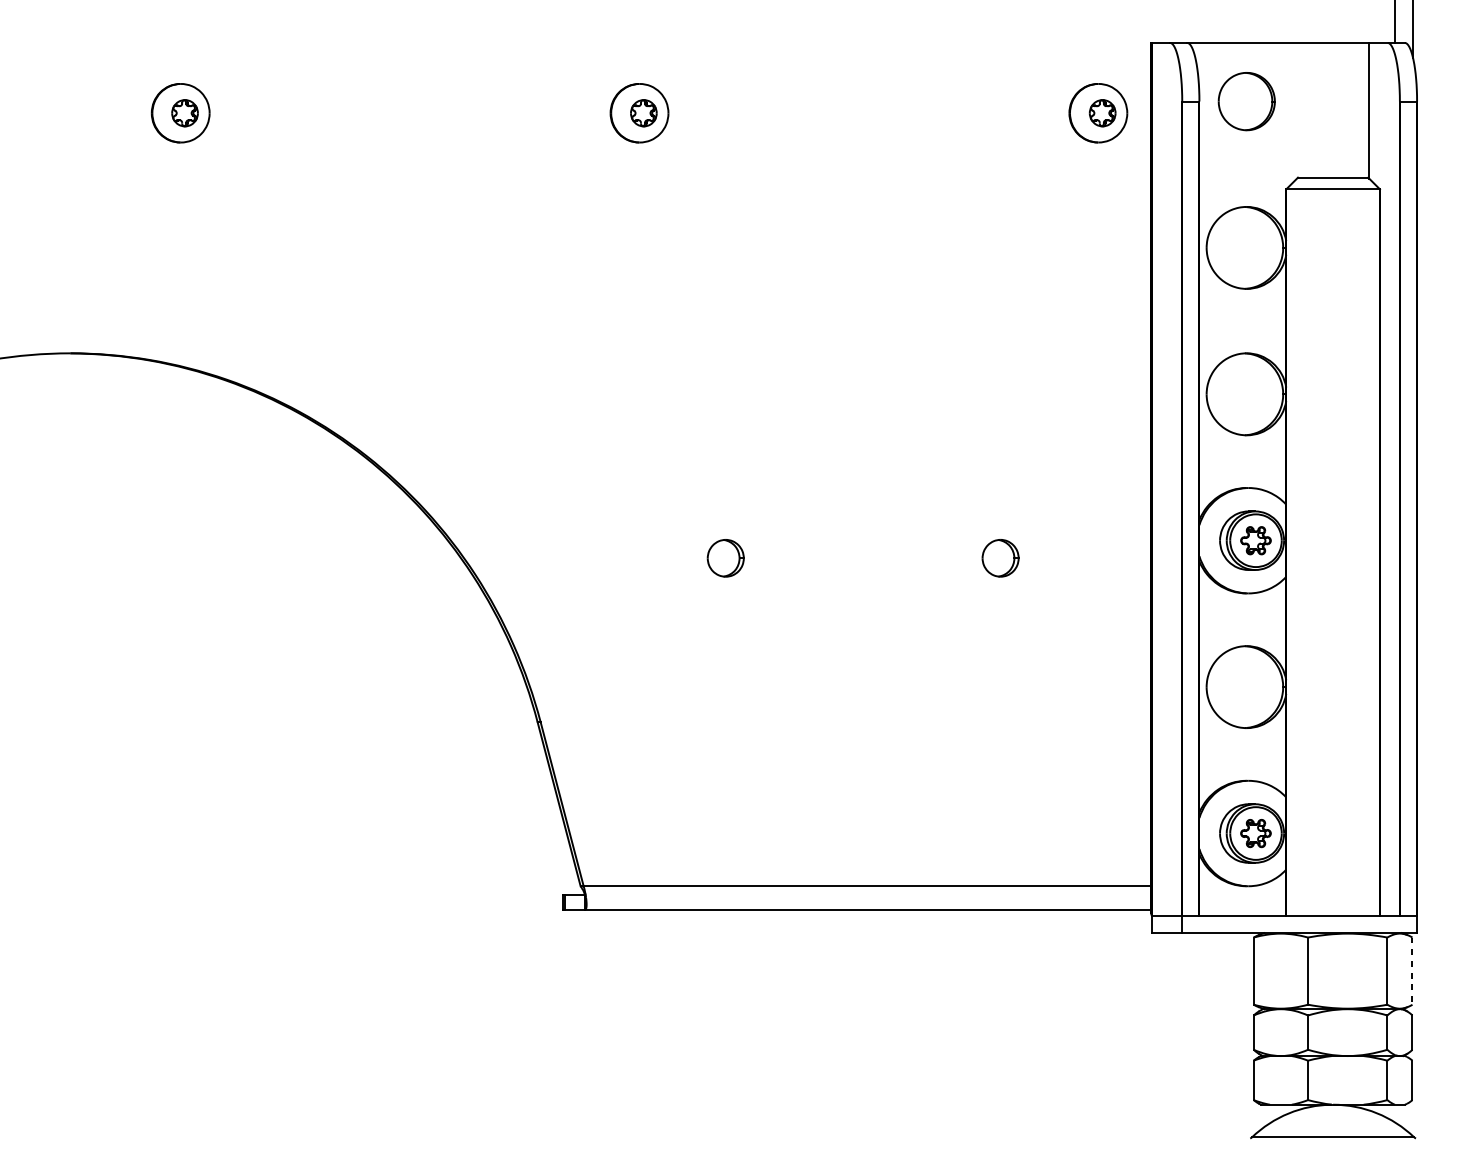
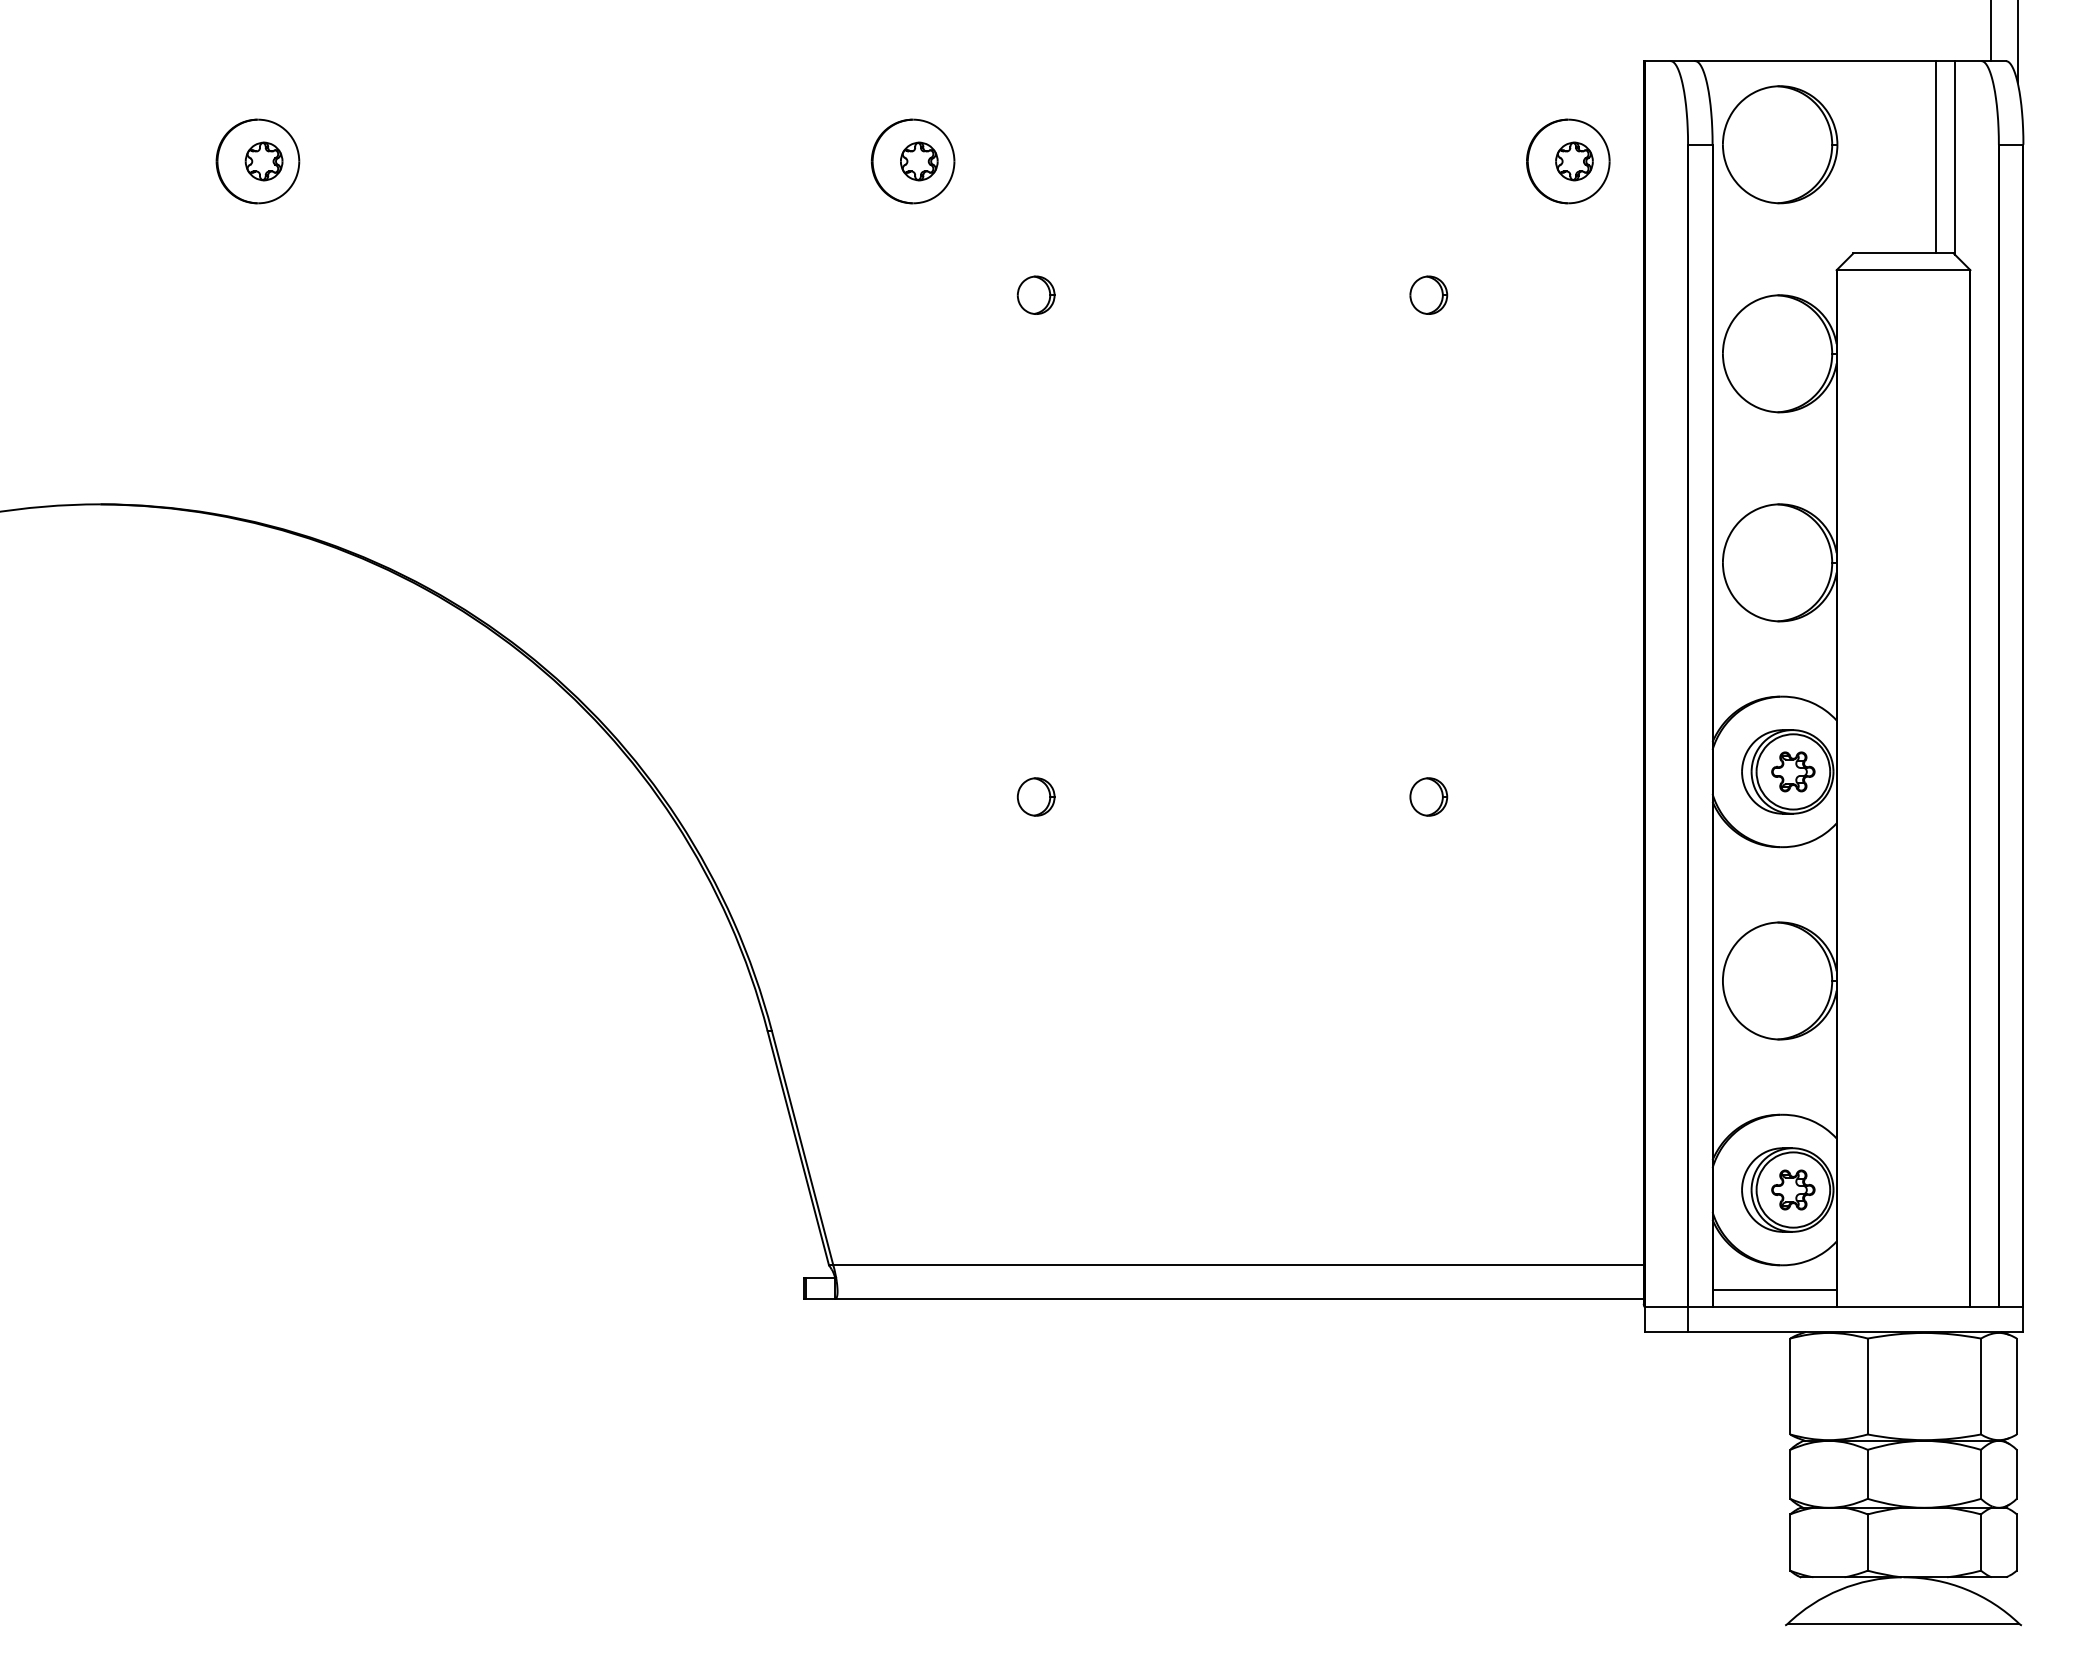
part: (1246, 101) -> (1780, 144), size x1.43
line: (1355, 110) -> (1935, 157), added
part: (725, 206) -> (1035, 294), added
part: (1000, 206) -> (1428, 294), added
part: (725, 557) -> (1035, 796), size x0.71
part: (1000, 557) -> (1428, 796), size x0.71
line: (1242, 903) -> (1774, 1290), added
line: (1412, 971) -> (2016, 1386), dashed -> solid

